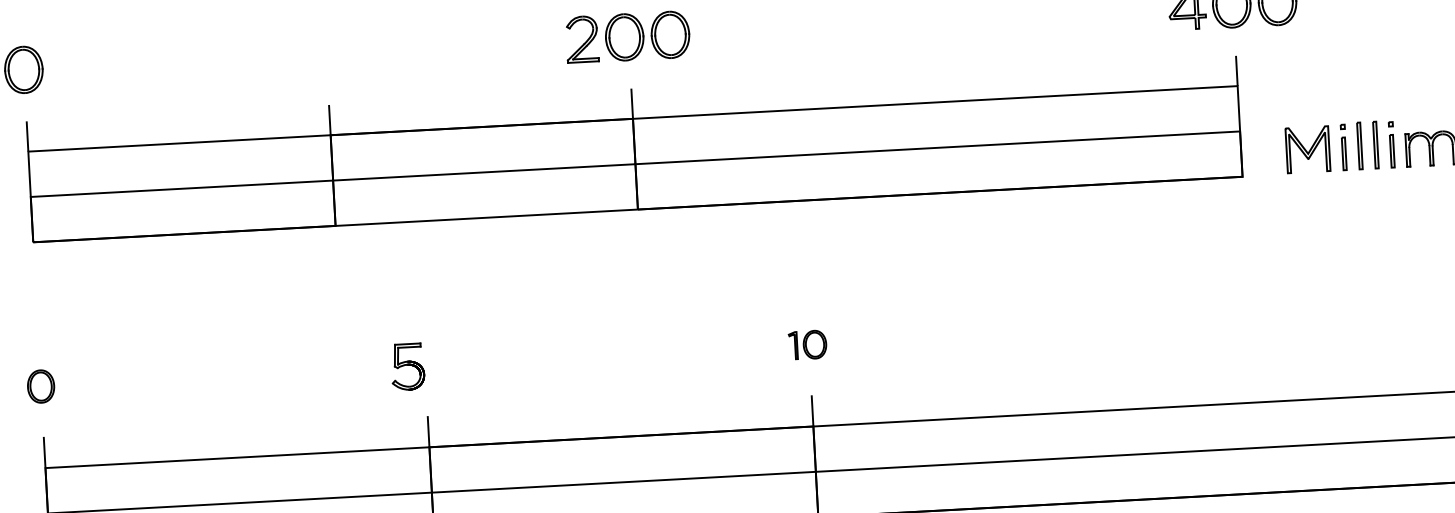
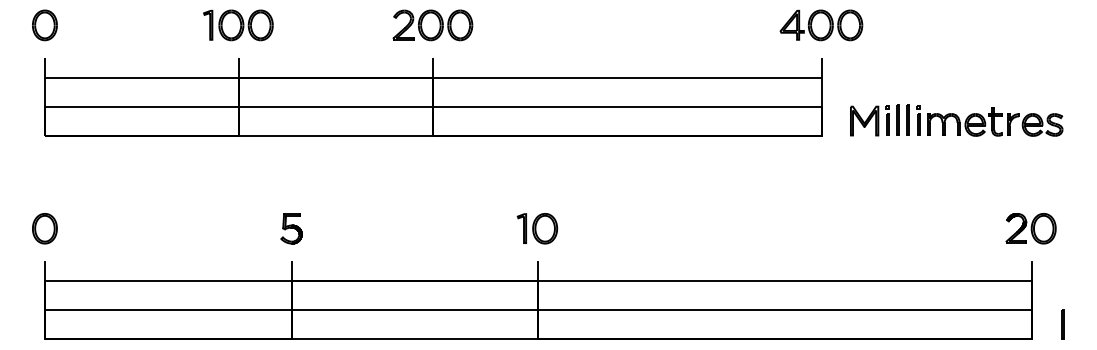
part: (325, 53) -> (238, 25), added
part: (807, 344) -> (537, 228), size x1.67
part: (407, 366) -> (291, 228), moved
part: (40, 386) -> (44, 228), size x1.43

